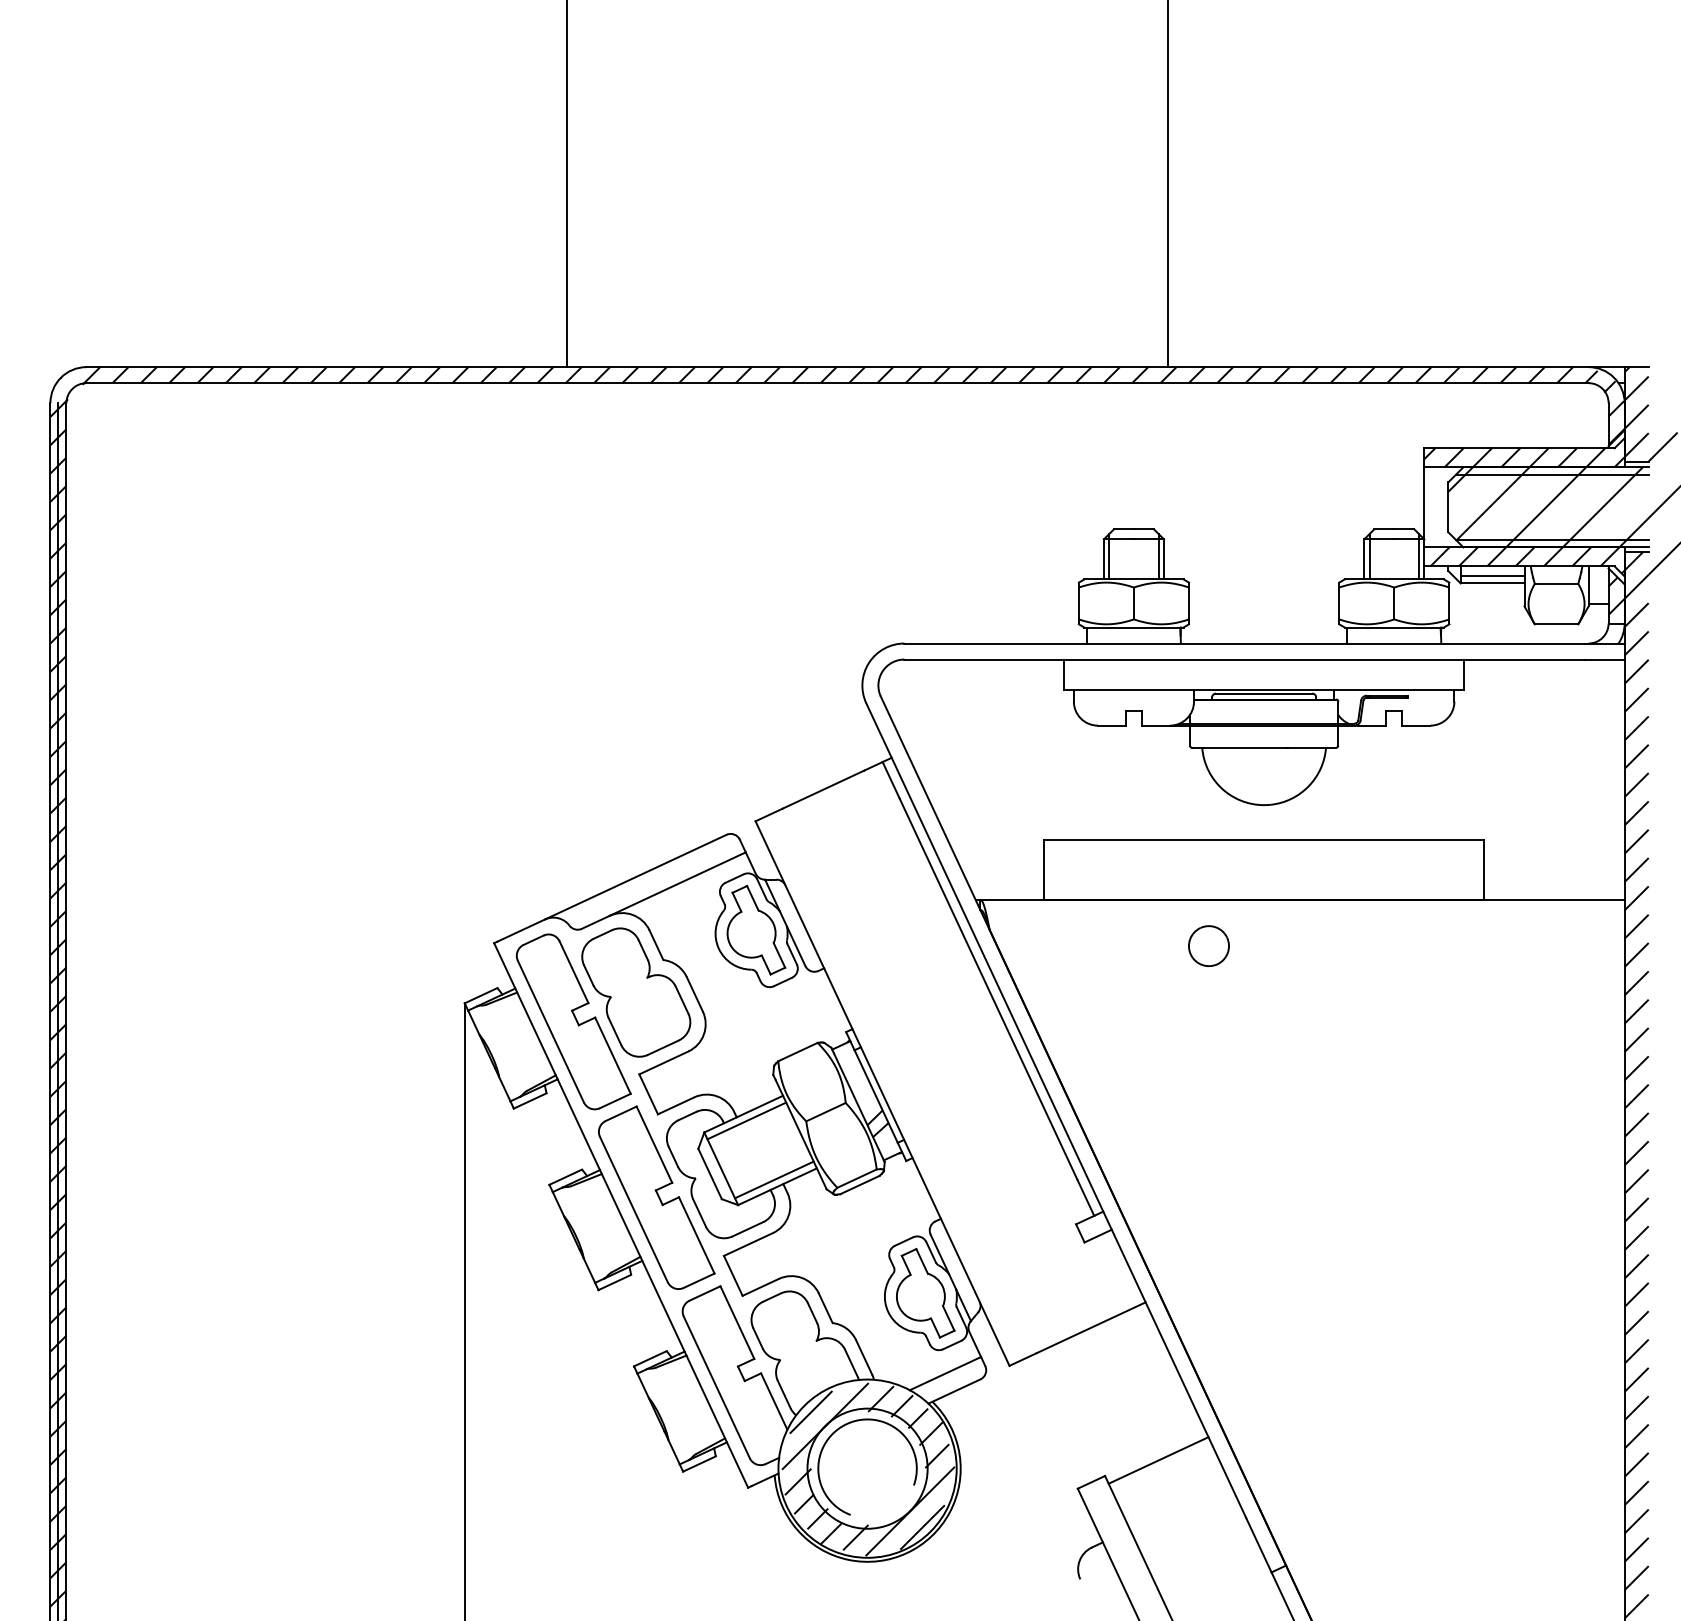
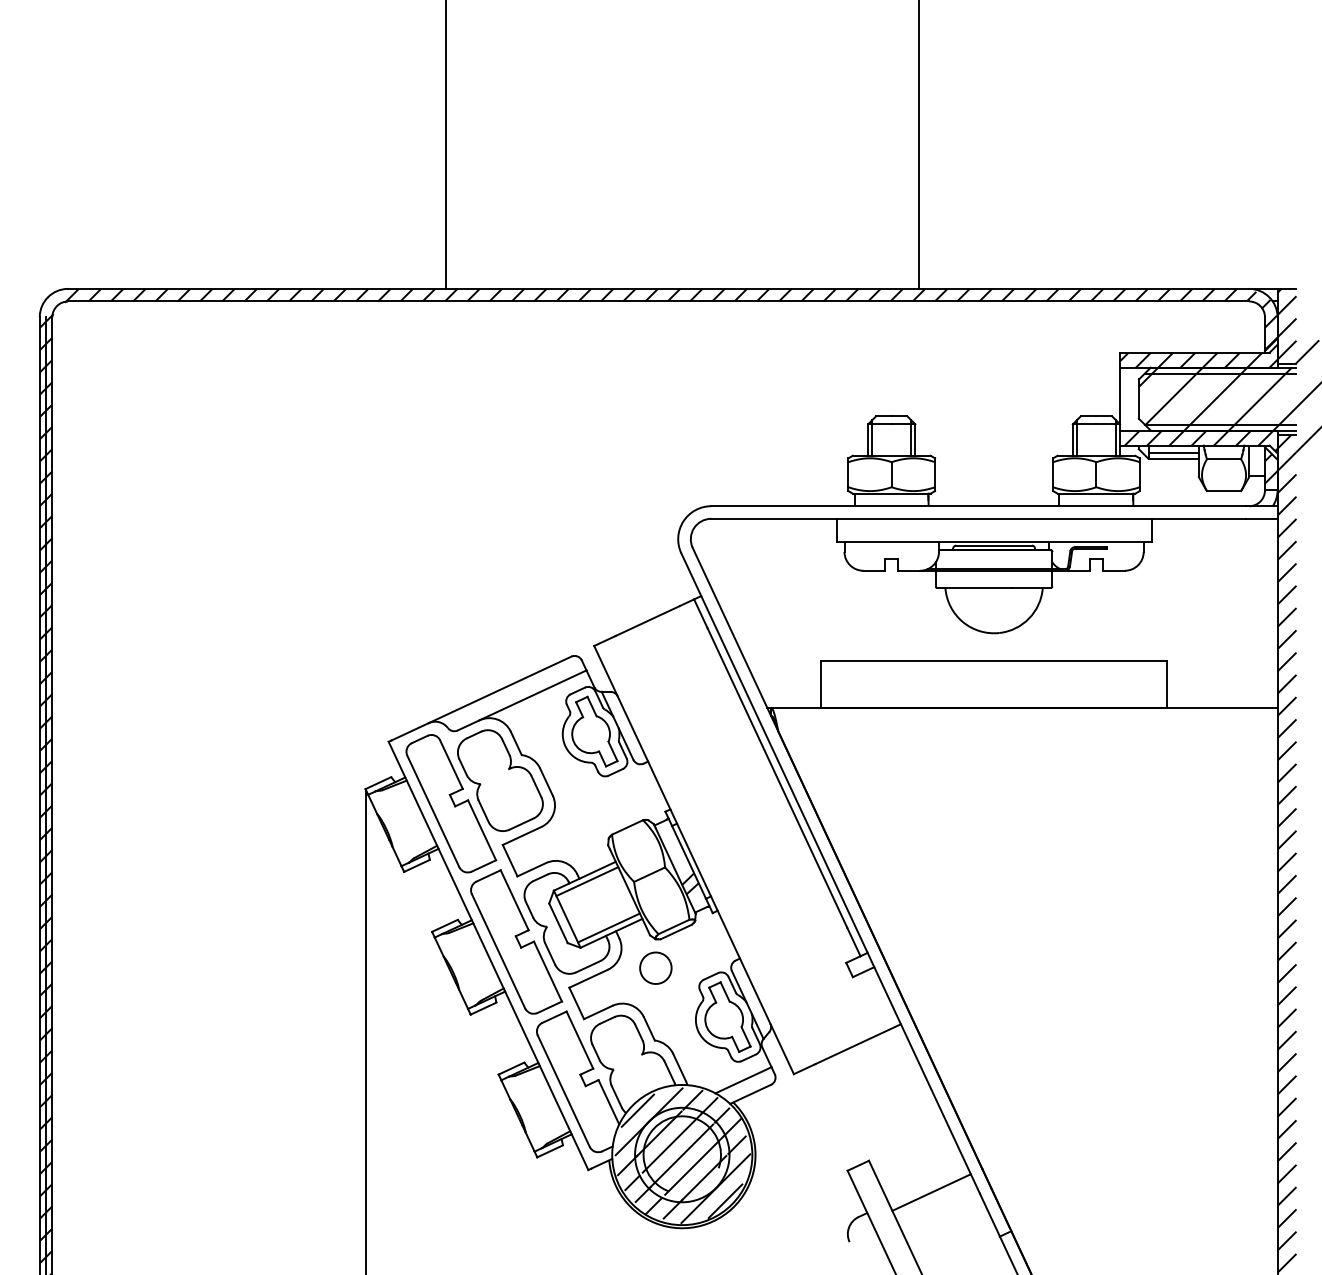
part: (1208, 945) -> (655, 967), moved
line: (1158, 1460) -> (931, 1192), moved
hatch: (866, 1469) -> (681, 1155), added

